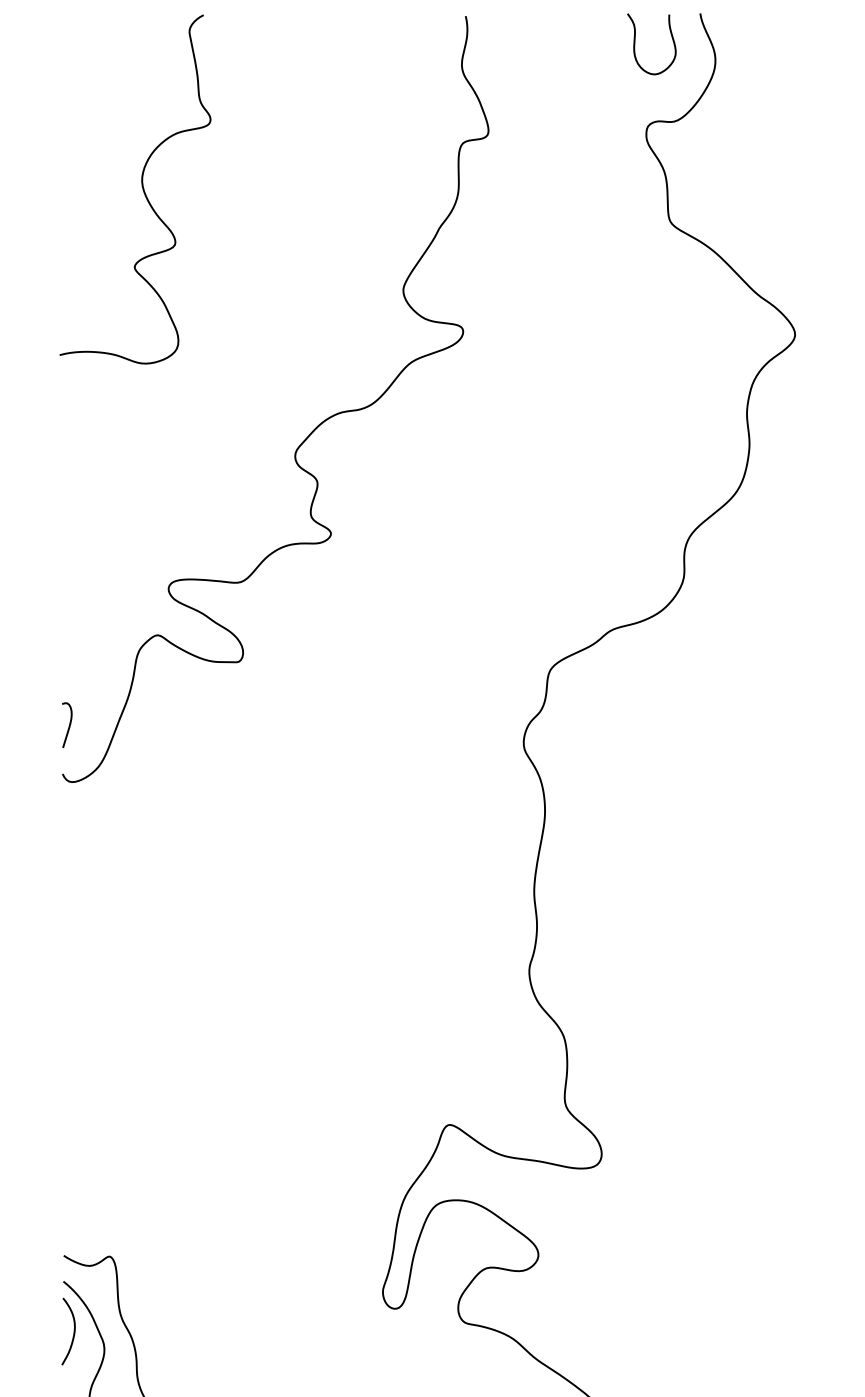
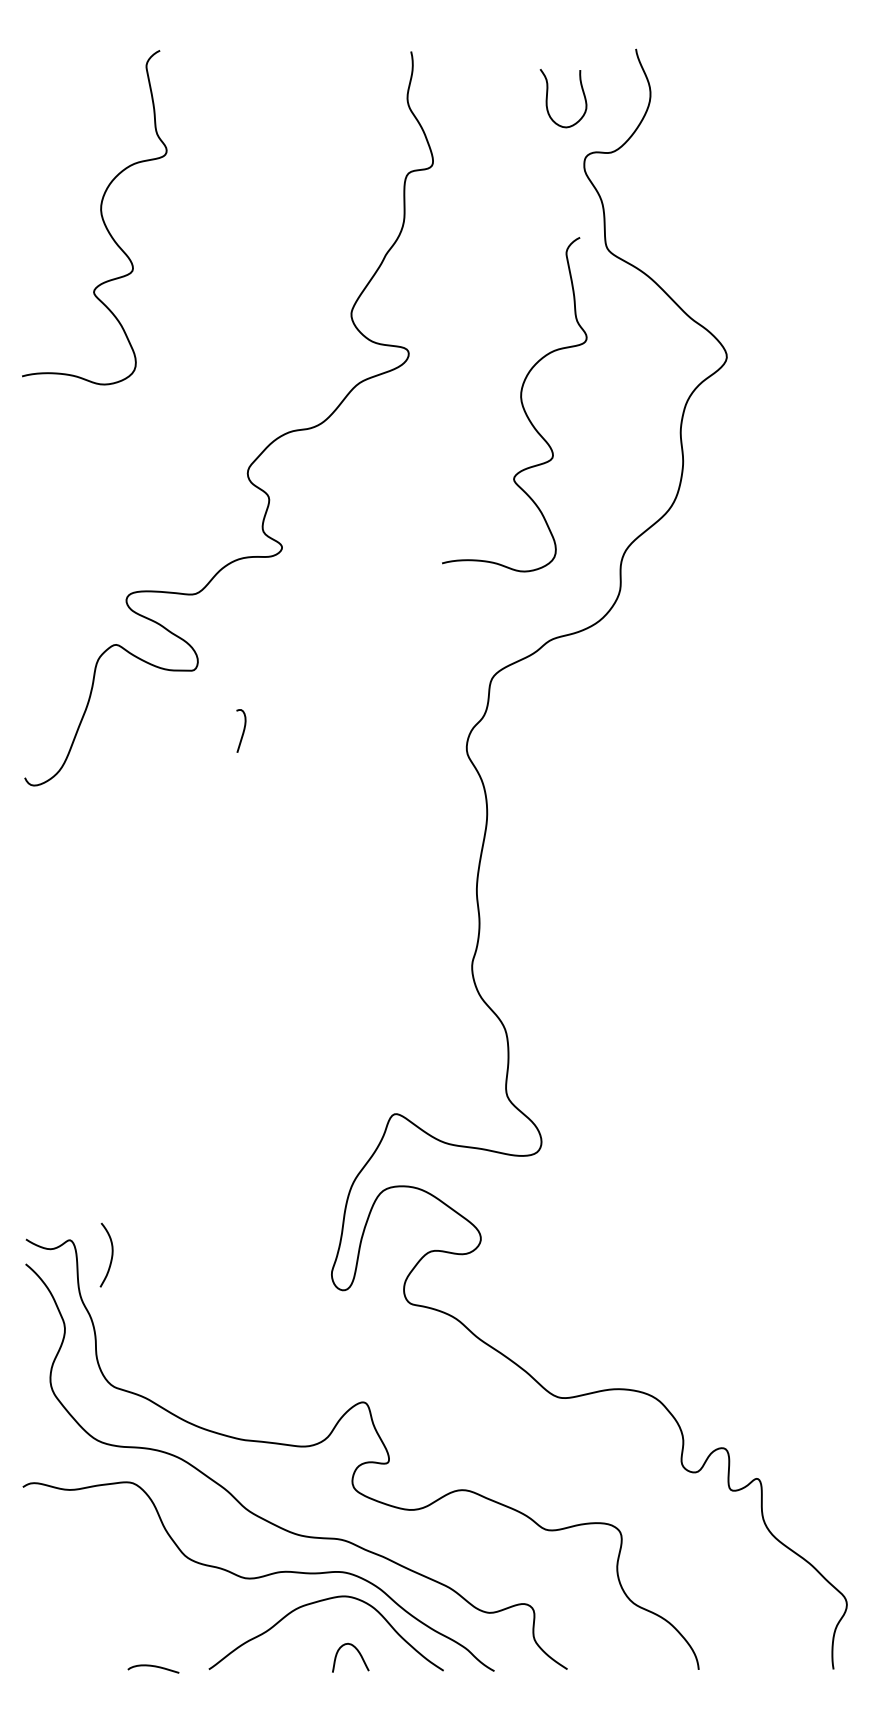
curve: (635, 44) -> (547, 98), moved
curve: (579, 382) -> (520, 402), added
curve: (68, 725) -> (242, 731), moved
curve: (73, 1330) -> (111, 1254), moved

